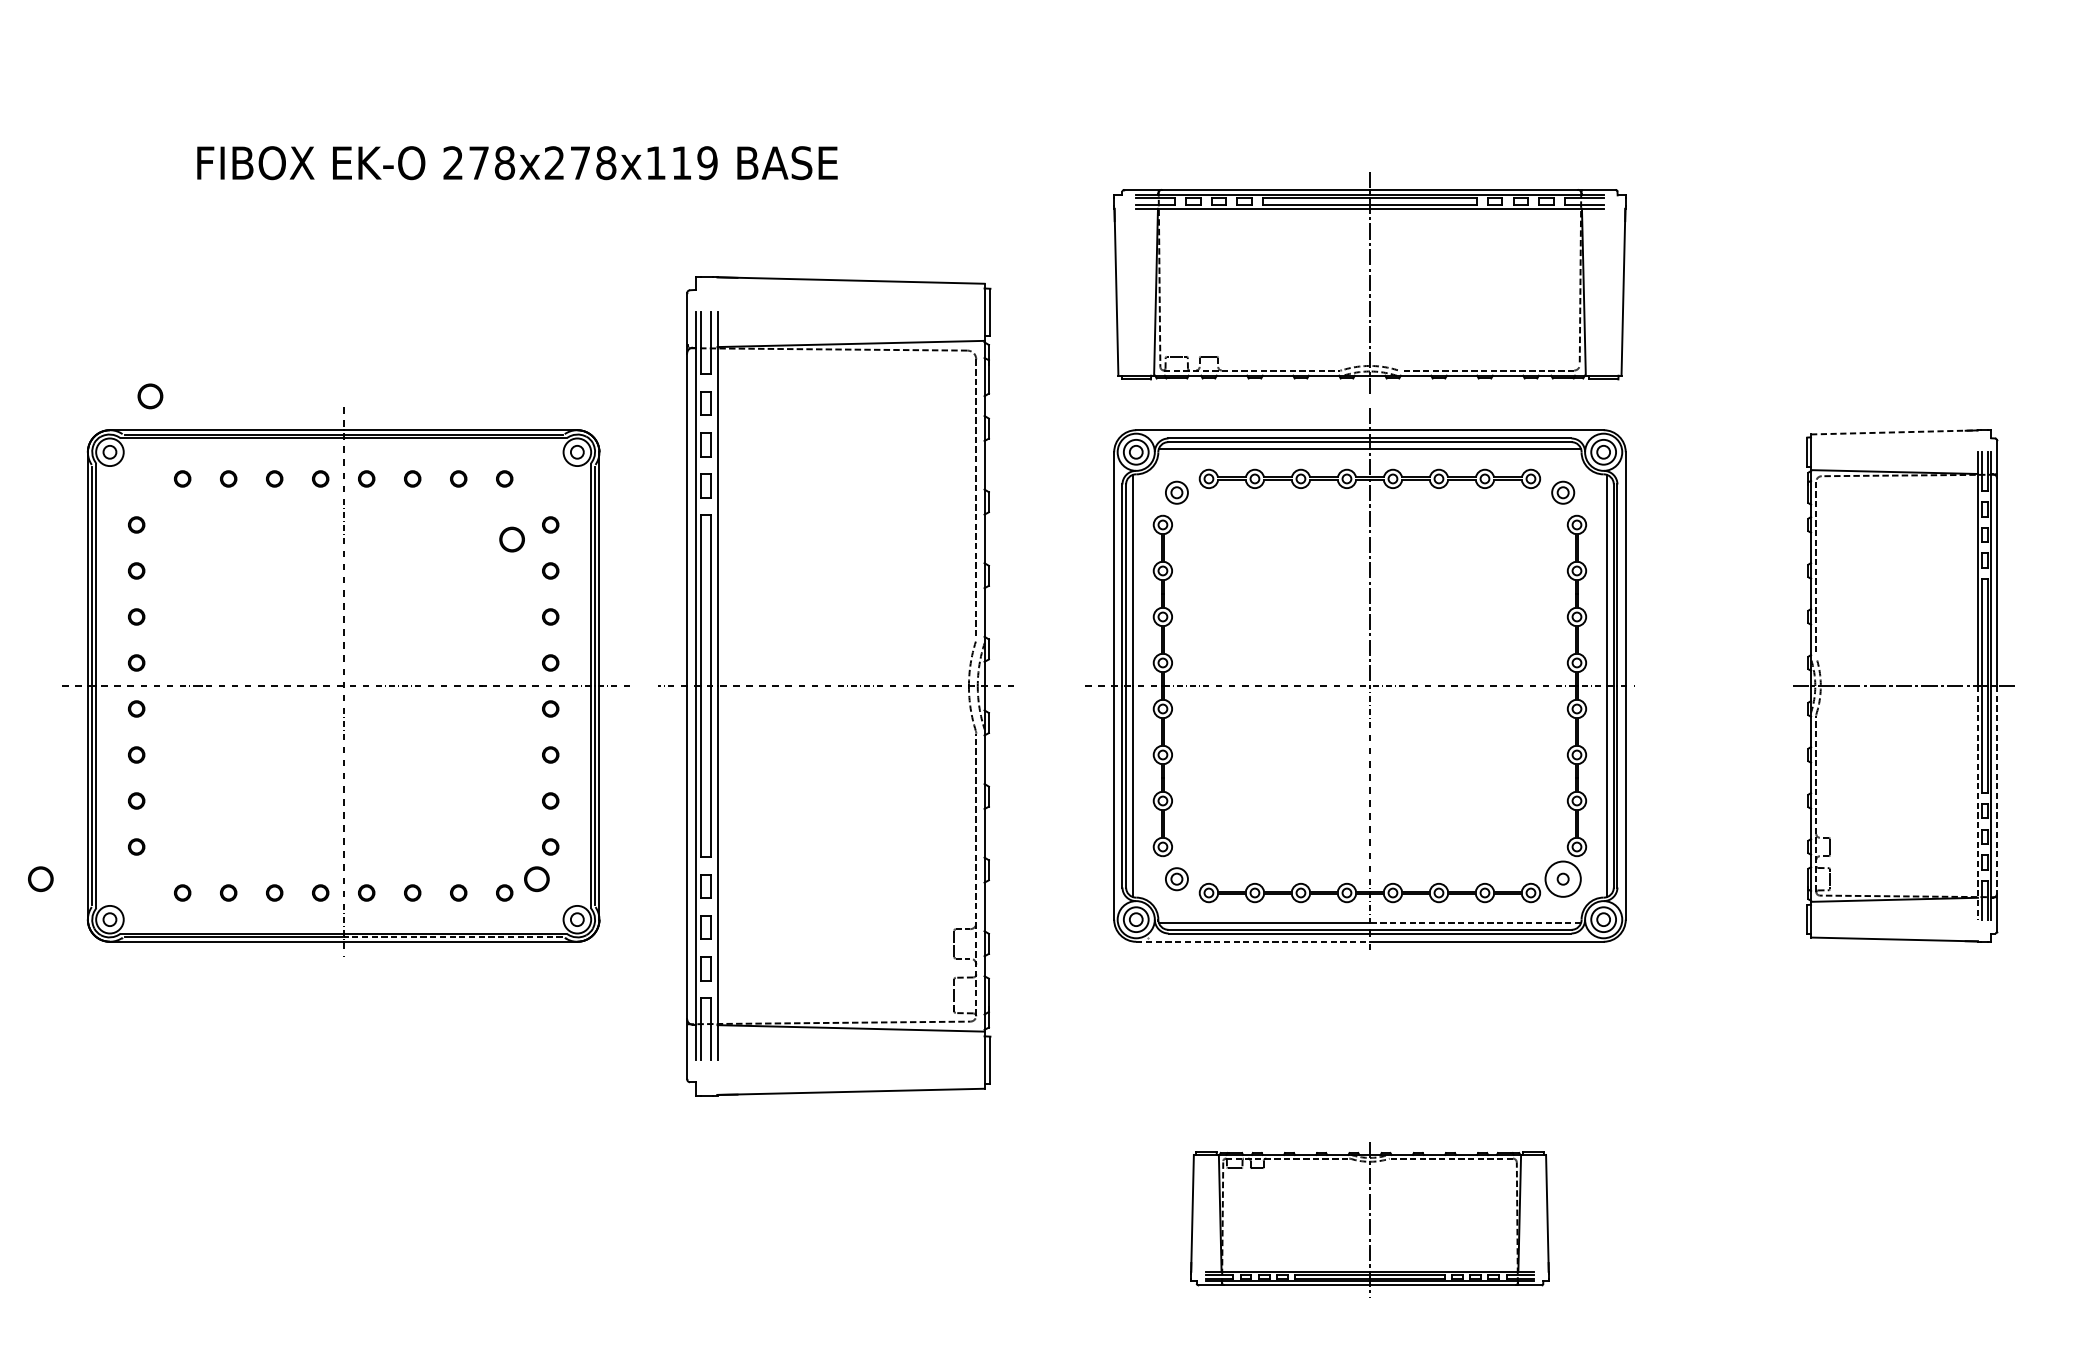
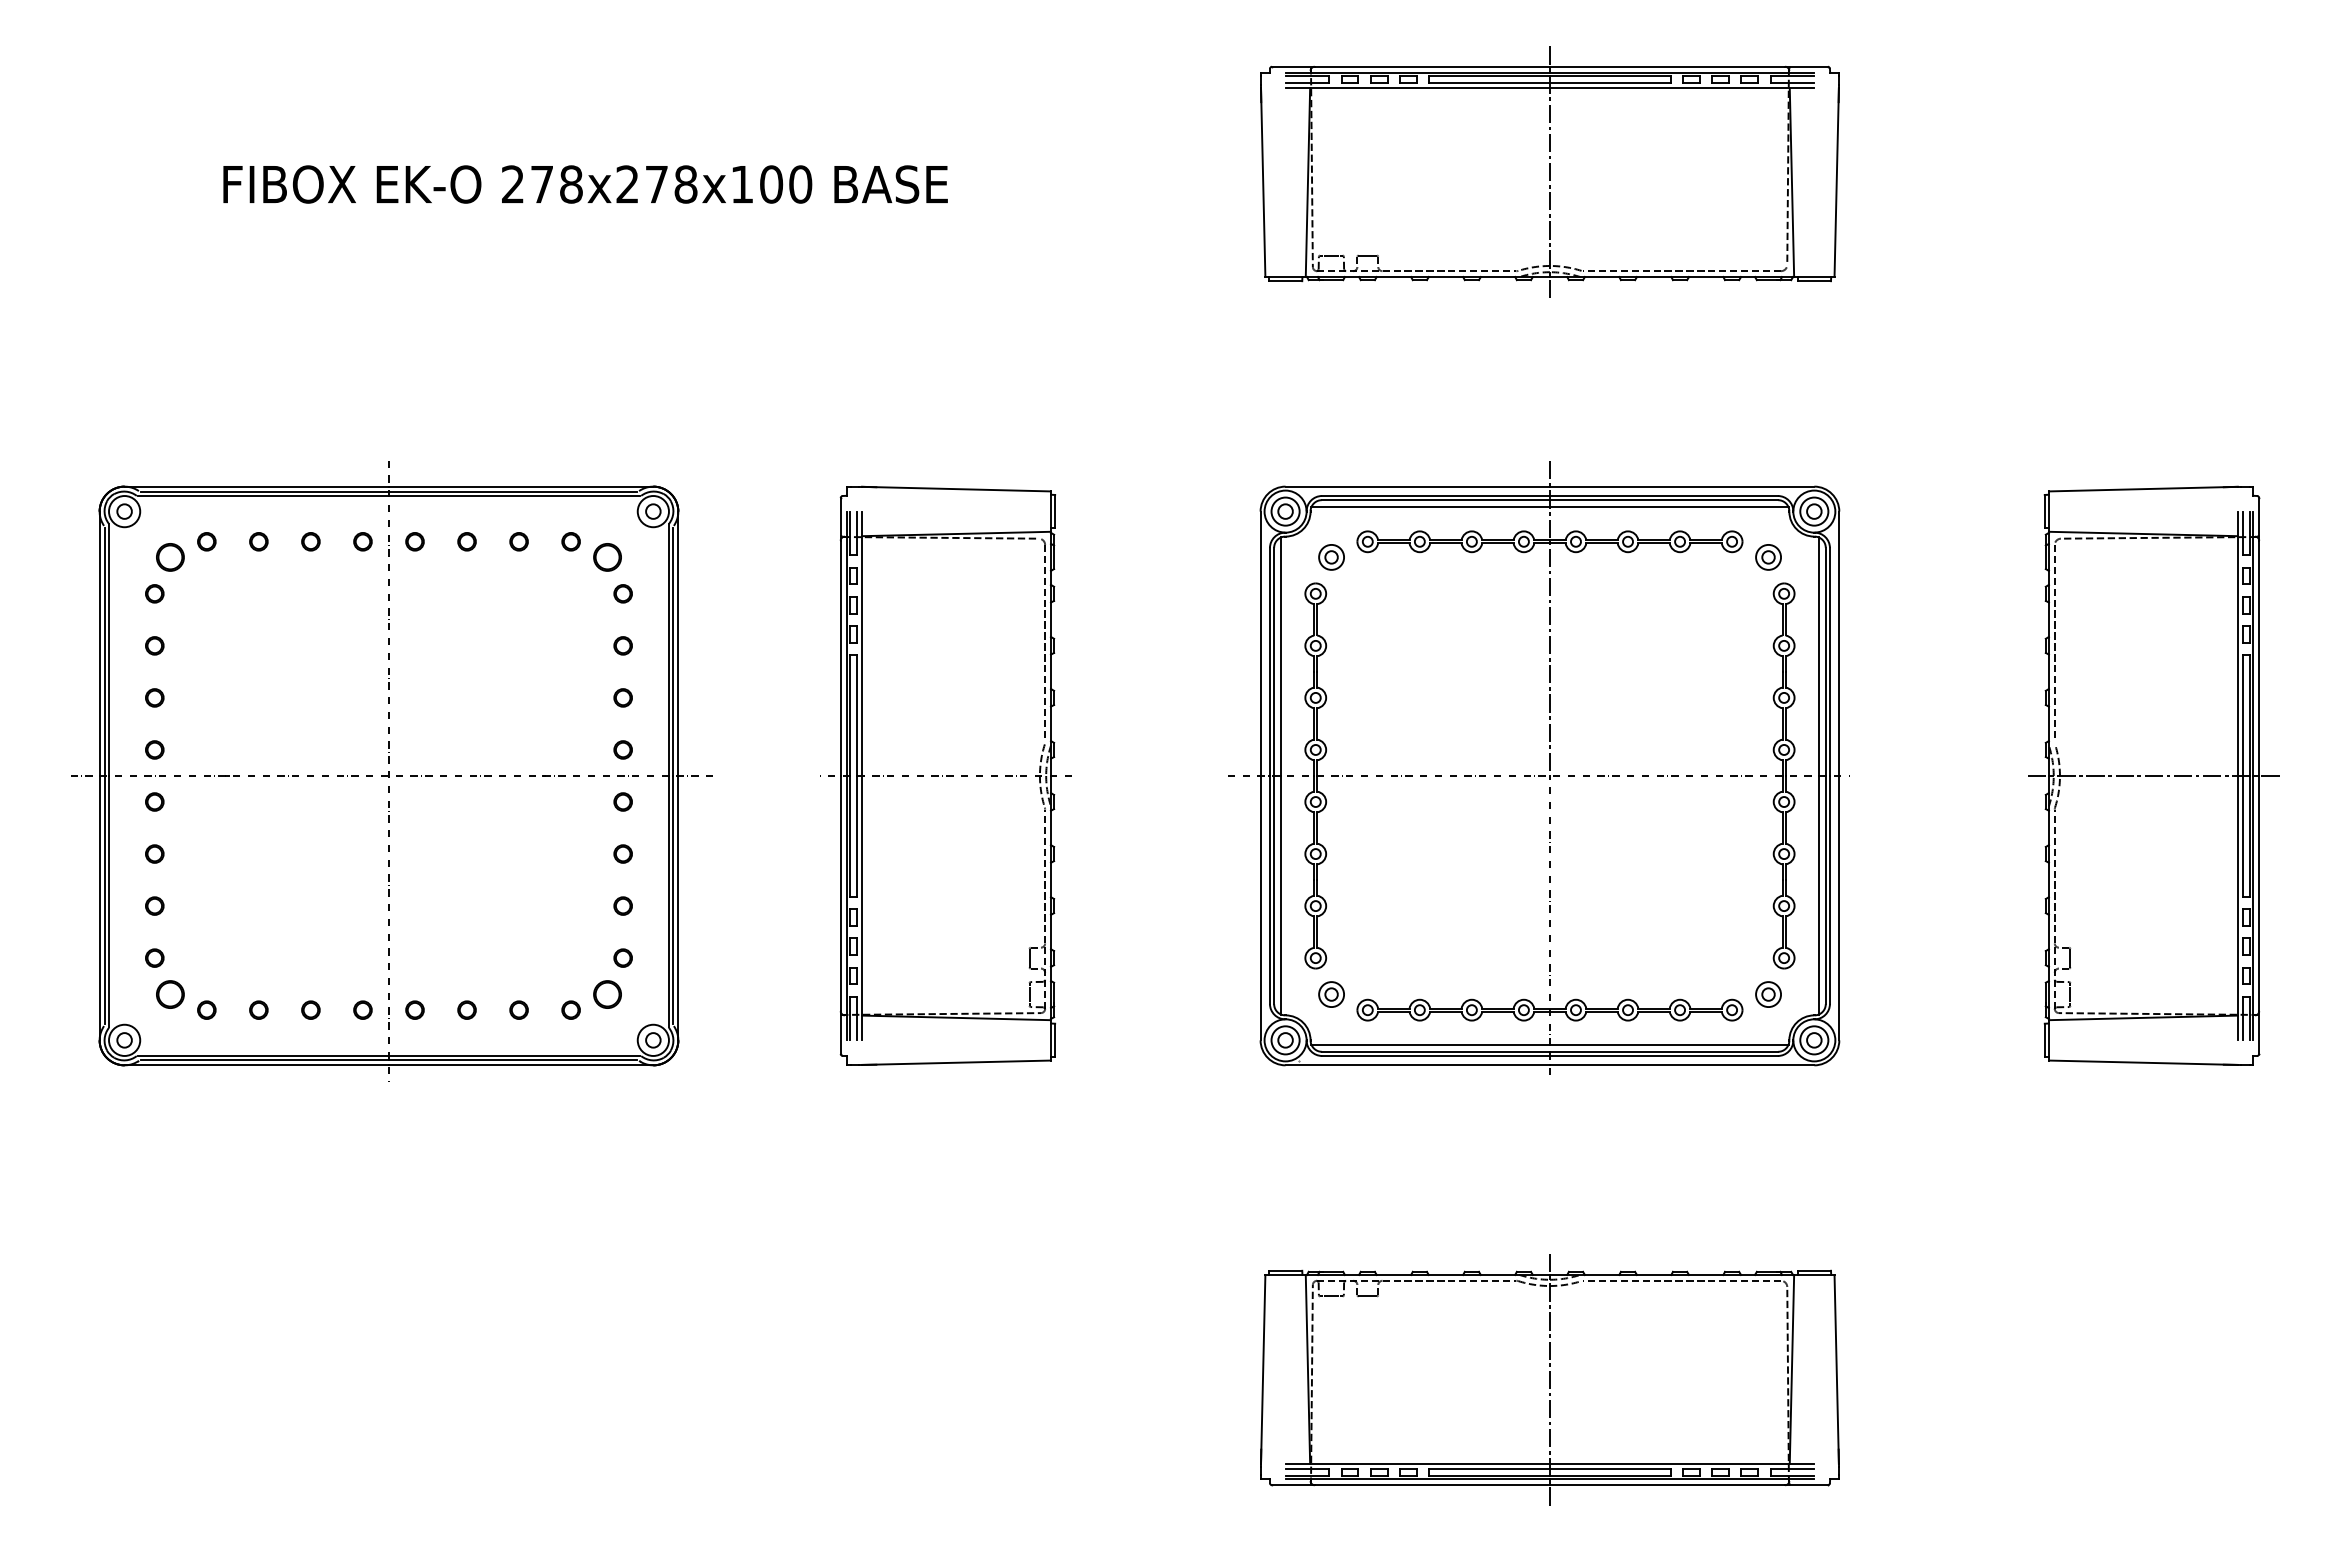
text: (695, 163) -> (786, 184), 278x278x119 -> 278x278x100
part: (1369, 282) -> (1549, 171), moved
circle: (150, 396) -> (170, 557), moved
line: (1894, 432) -> (2143, 489), dashed -> solid
circle: (512, 539) -> (607, 557), moved
part: (835, 685) -> (945, 775), size x0.62
line: (1997, 789) -> (2259, 893), dashed -> solid
line: (1977, 803) -> (2237, 908), dashed -> solid
circle: (40, 879) -> (170, 994), moved
circle: (1563, 879) -> (1768, 994), size x0.62
line: (1474, 923) -> (1668, 1044), dashed -> solid
line: (452, 937) -> (512, 1060), dashed -> solid
line: (1253, 941) -> (1418, 1065), dashed -> solid
part: (1369, 1219) -> (1549, 1379), size x1.43

